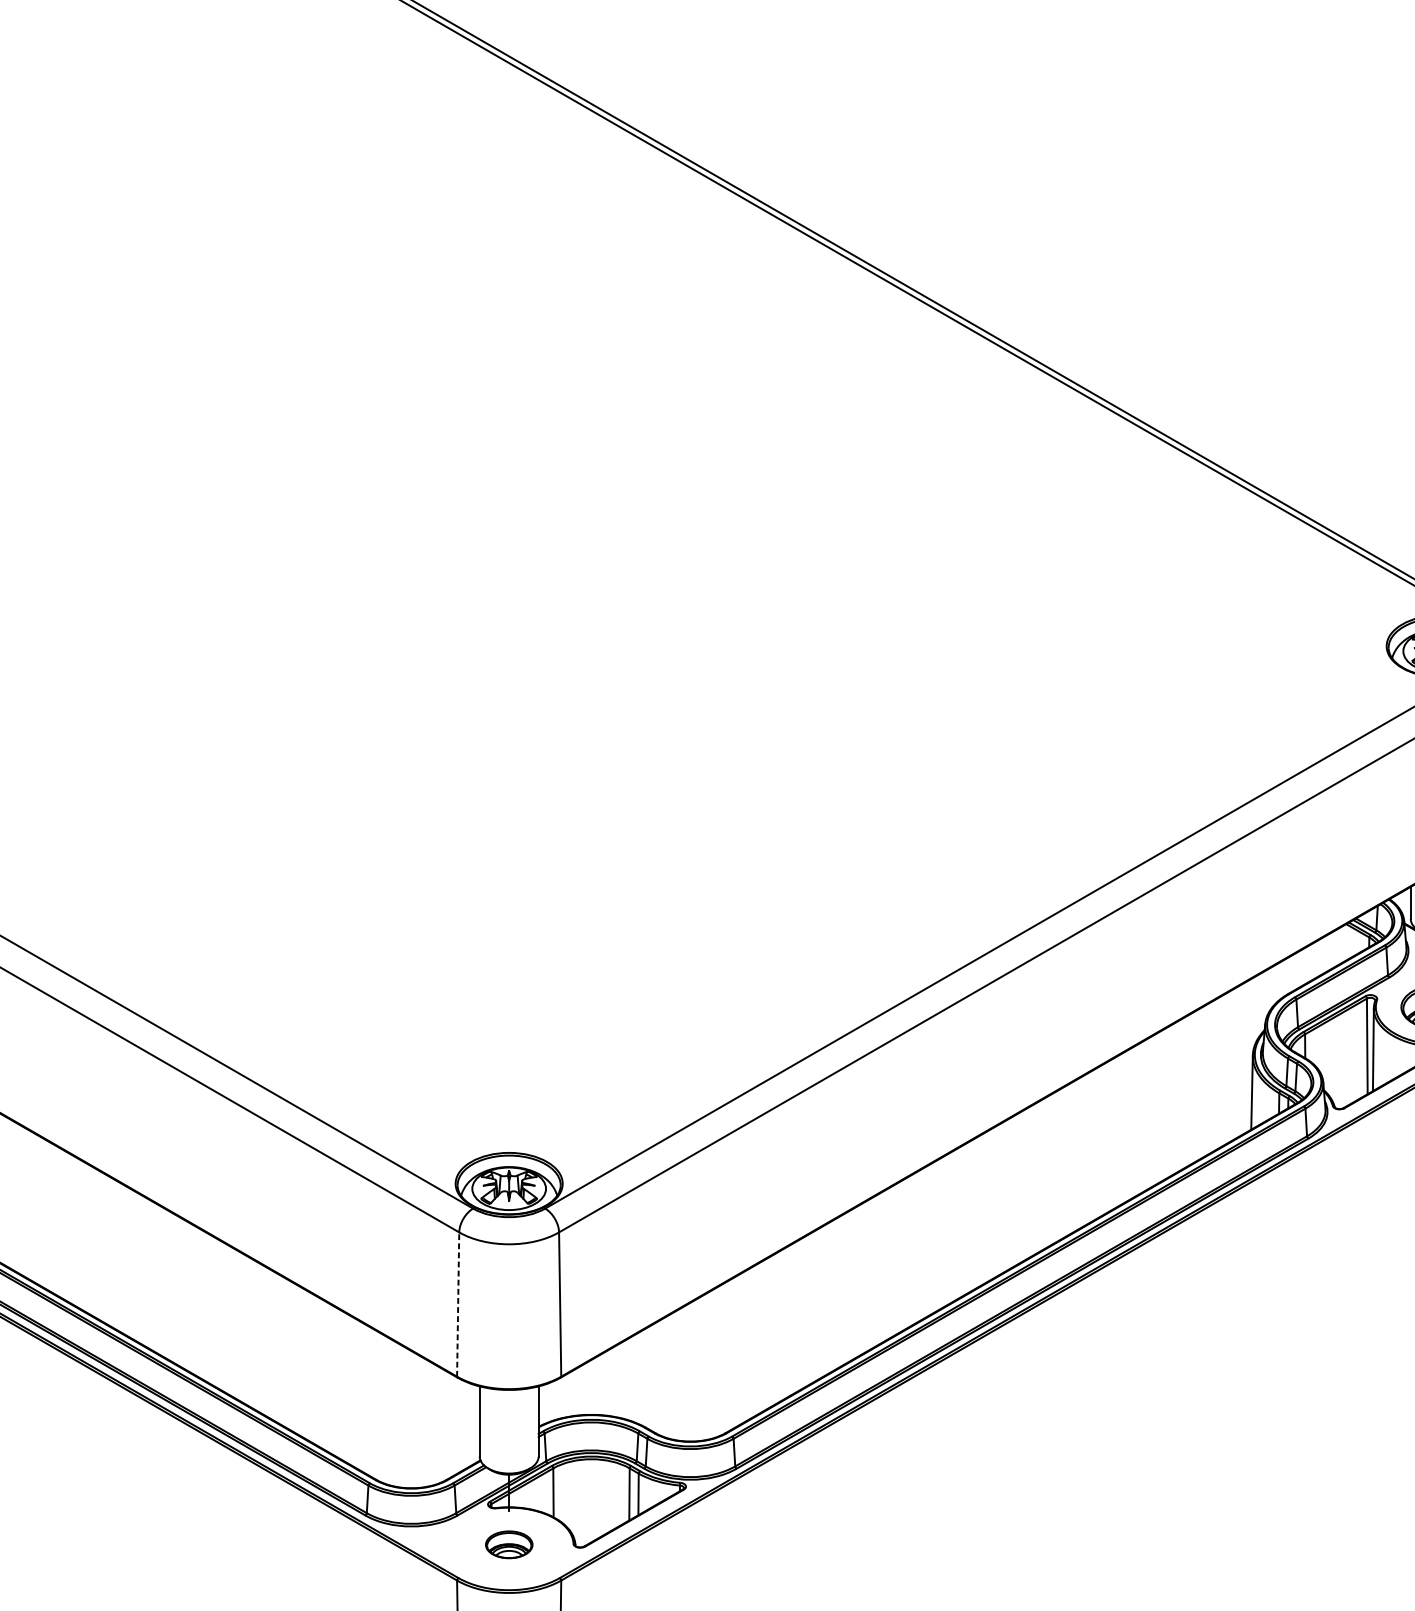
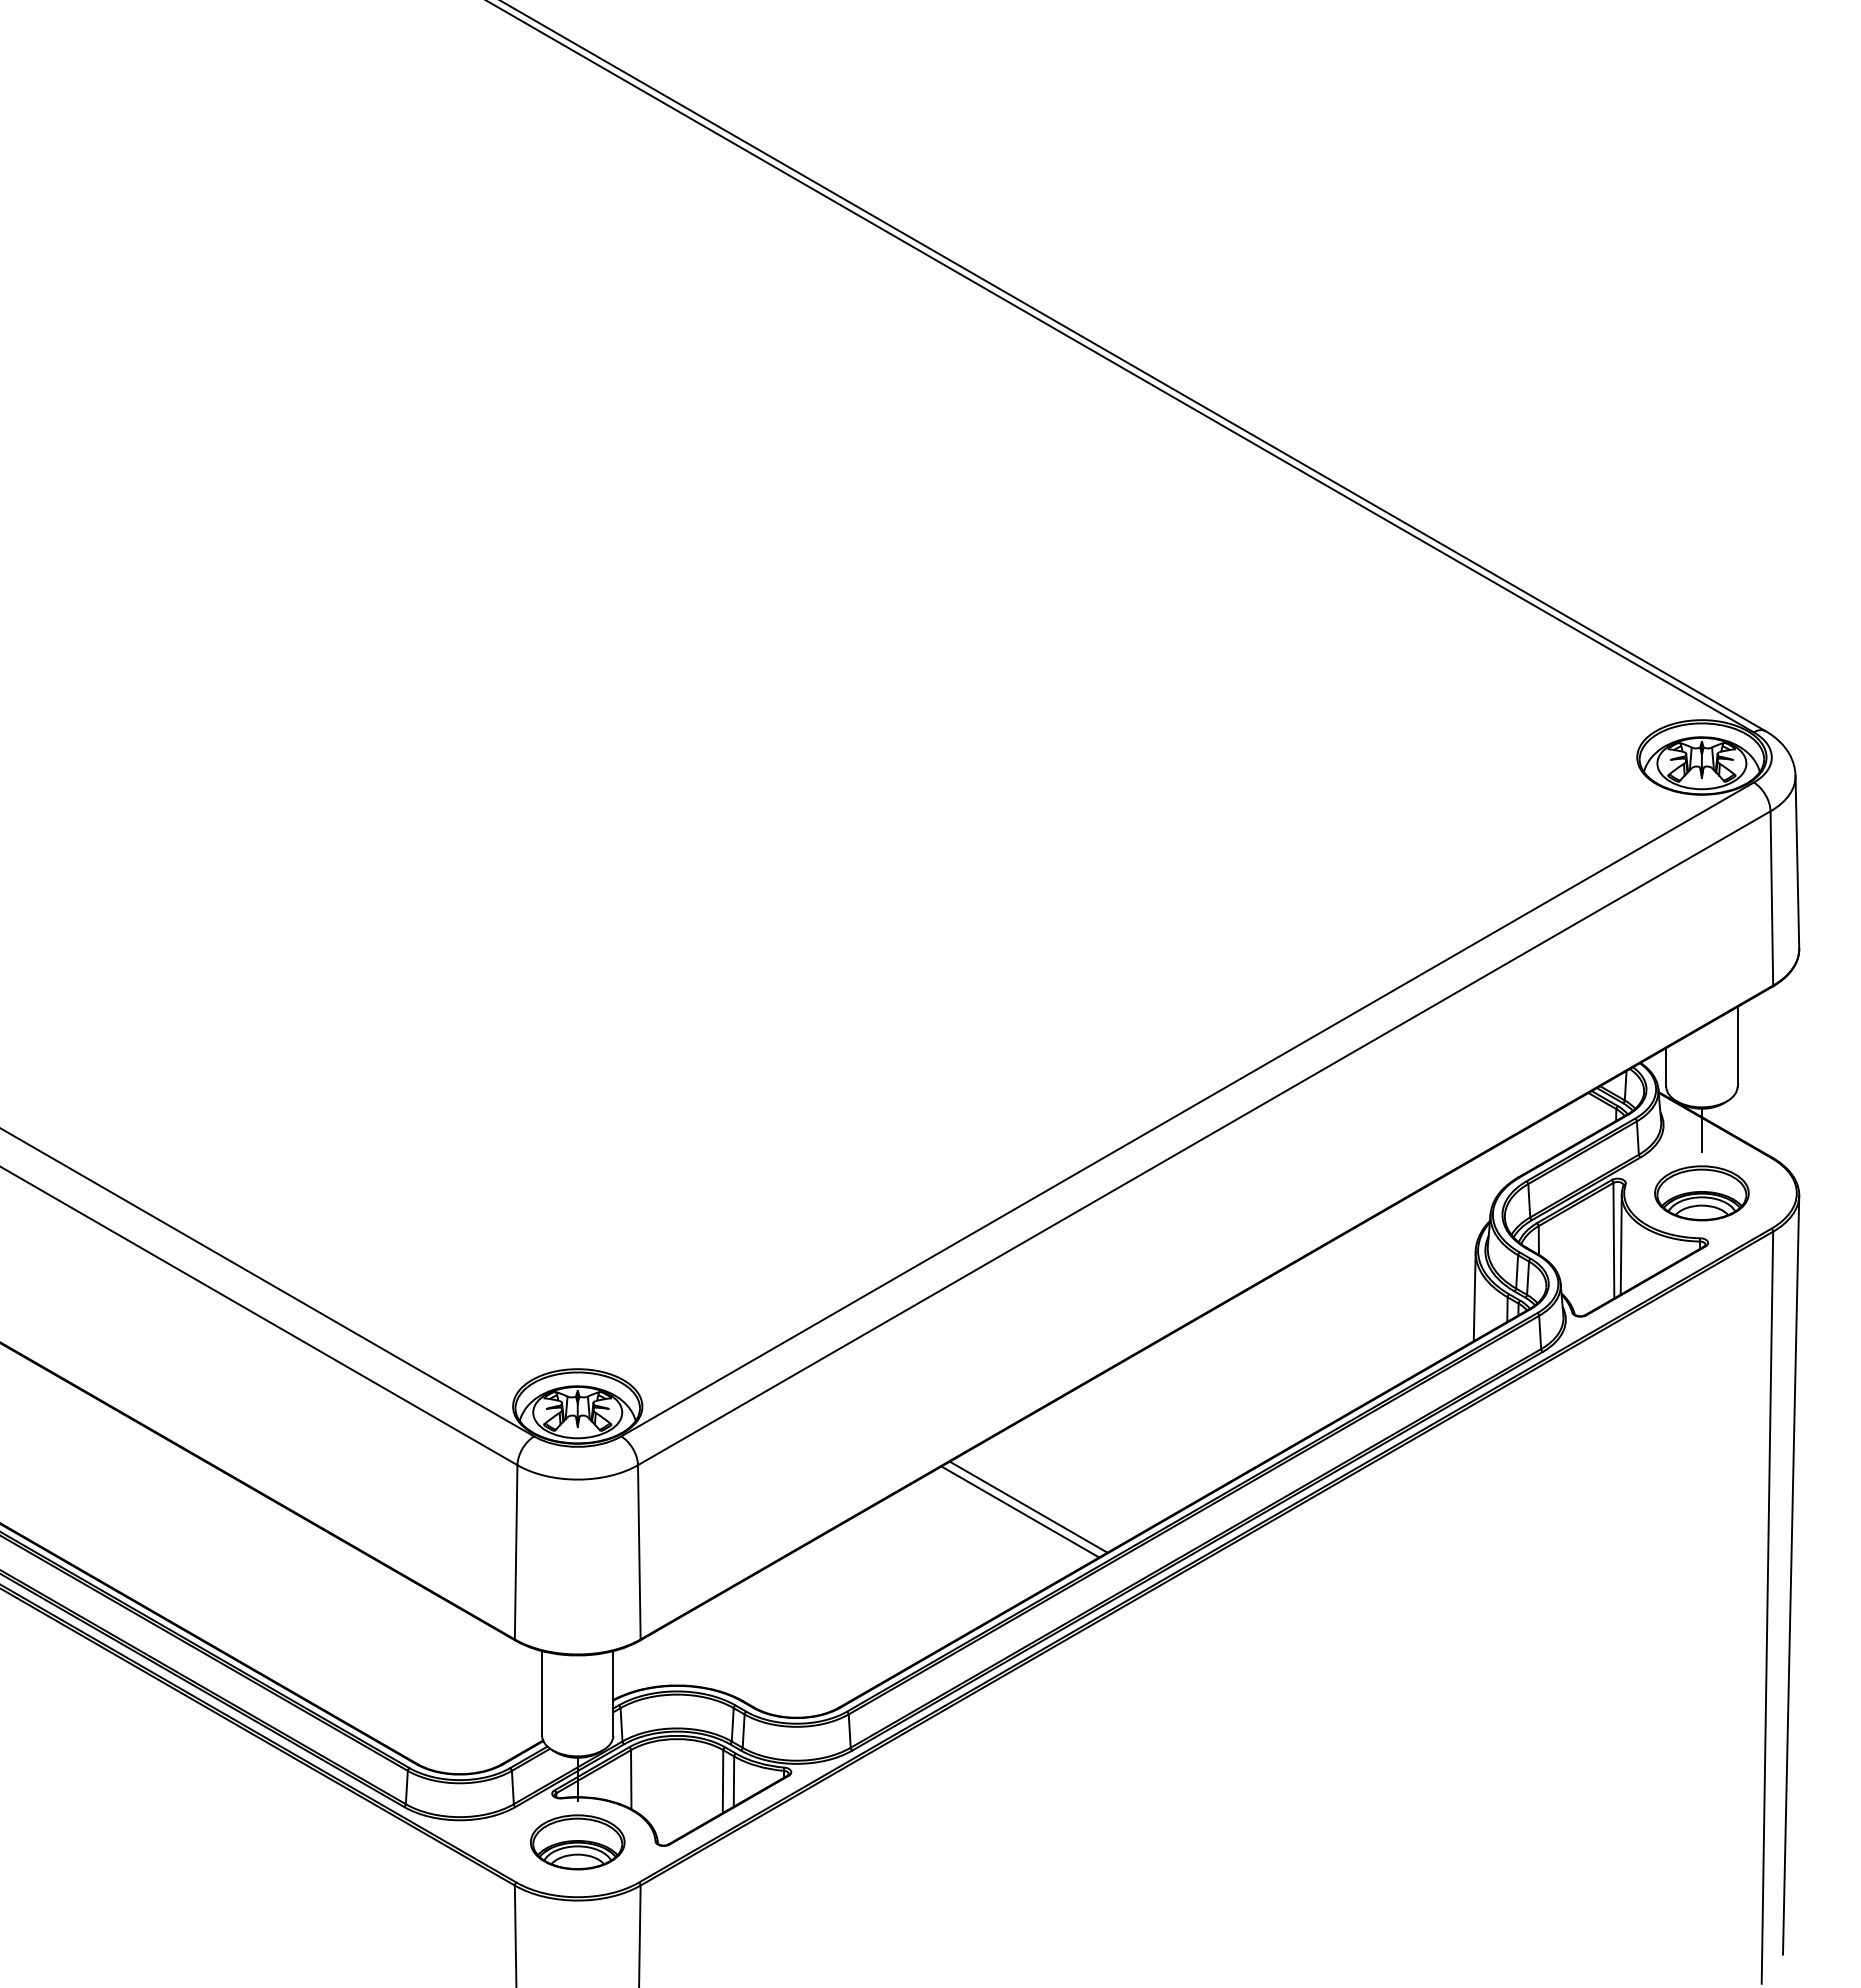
line: (882, 1266) -> (1028, 1506), added
line: (875, 1270) -> (1020, 1511), added
line: (458, 1303) -> (516, 1551), dashed -> solid
part: (508, 1544) -> (577, 1842), size x1.67

